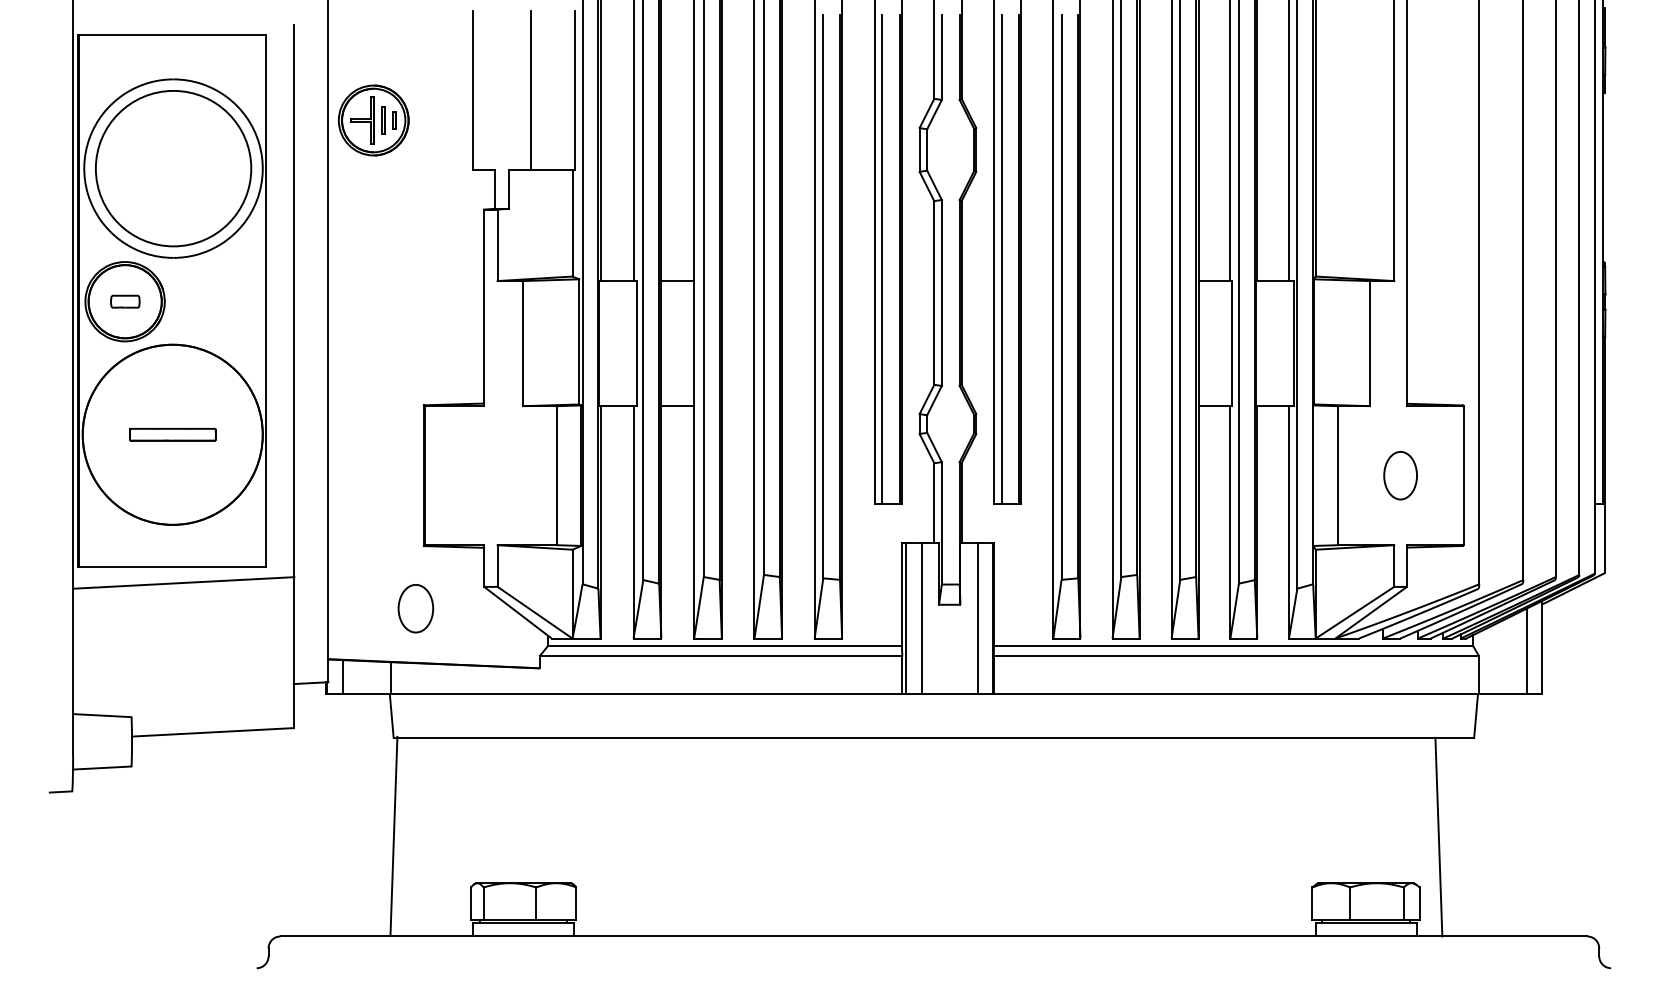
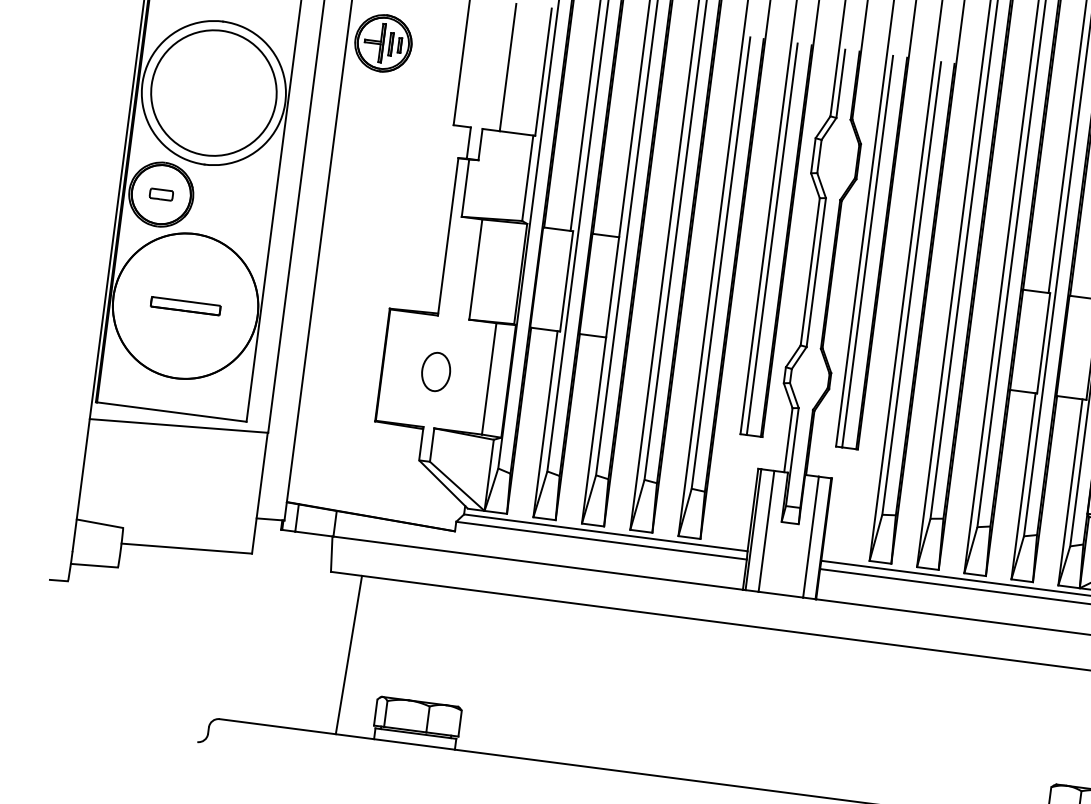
part: (373, 120) -> (383, 43), moved
part: (415, 608) -> (435, 371), moved
line: (393, 835) -> (348, 654), moved

